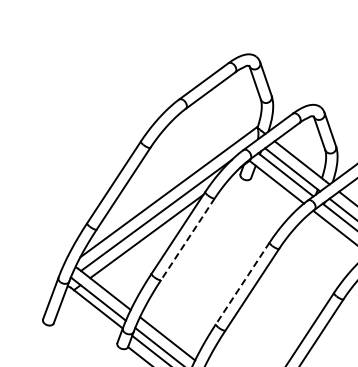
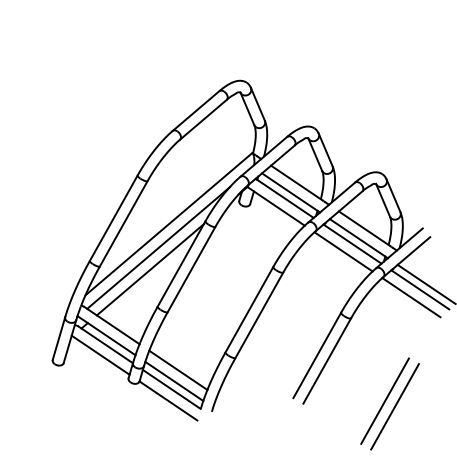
line: (187, 239) -> (191, 269), dashed -> solid
line: (242, 283) -> (249, 309), dashed -> solid
line: (91, 317) -> (100, 354), added

